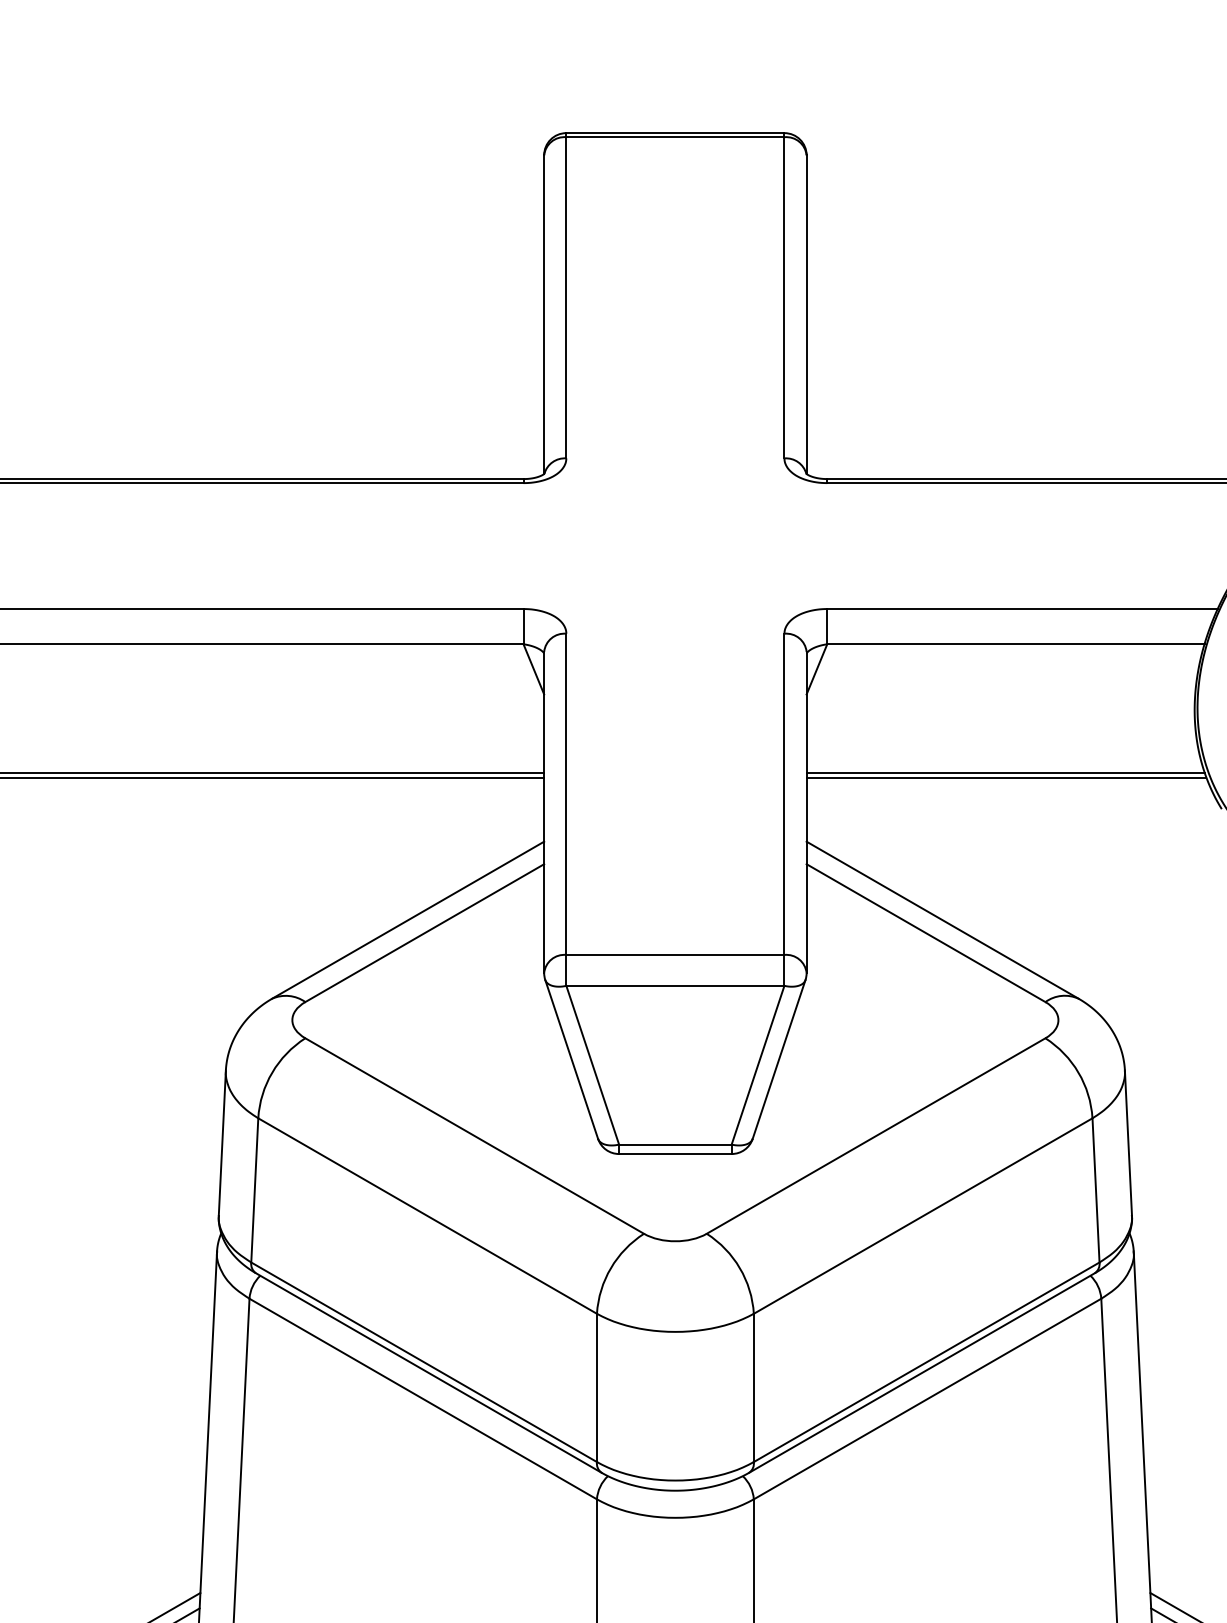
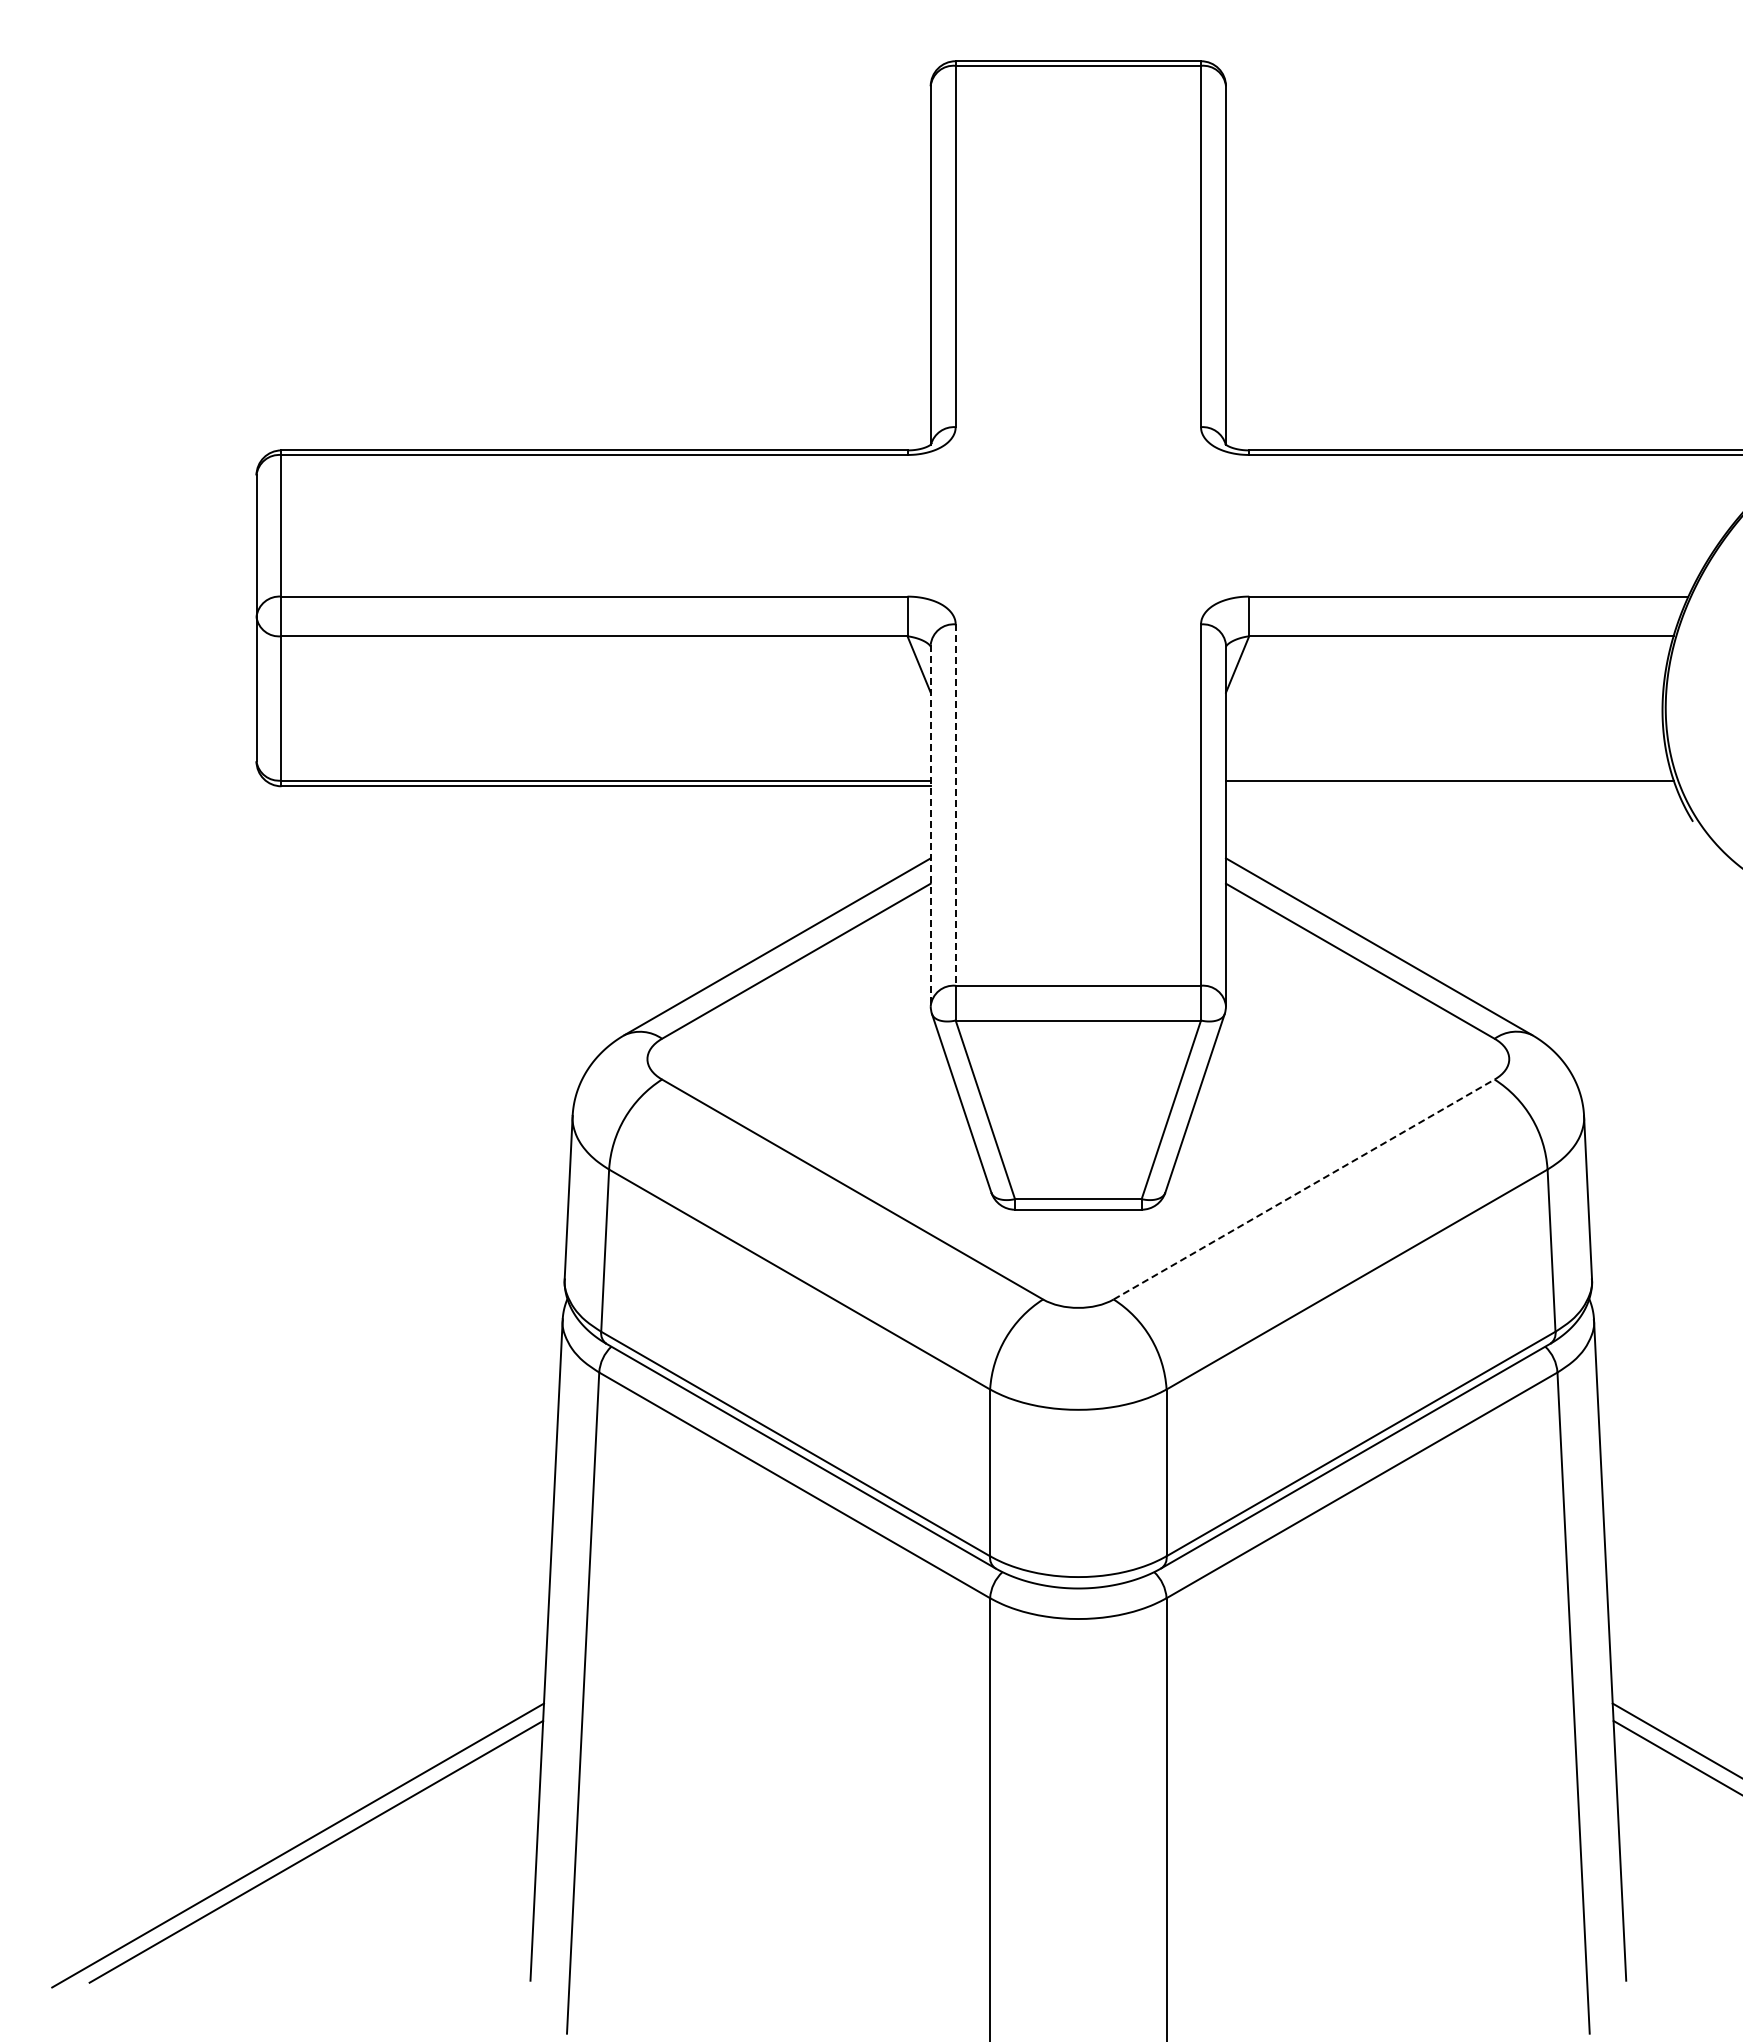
line: (1006, 777) -> (1450, 786), removed
line: (566, 794) -> (955, 805), solid -> dashed
line: (543, 812) -> (930, 825), solid -> dashed
line: (876, 1136) -> (1304, 1189), solid -> dashed

